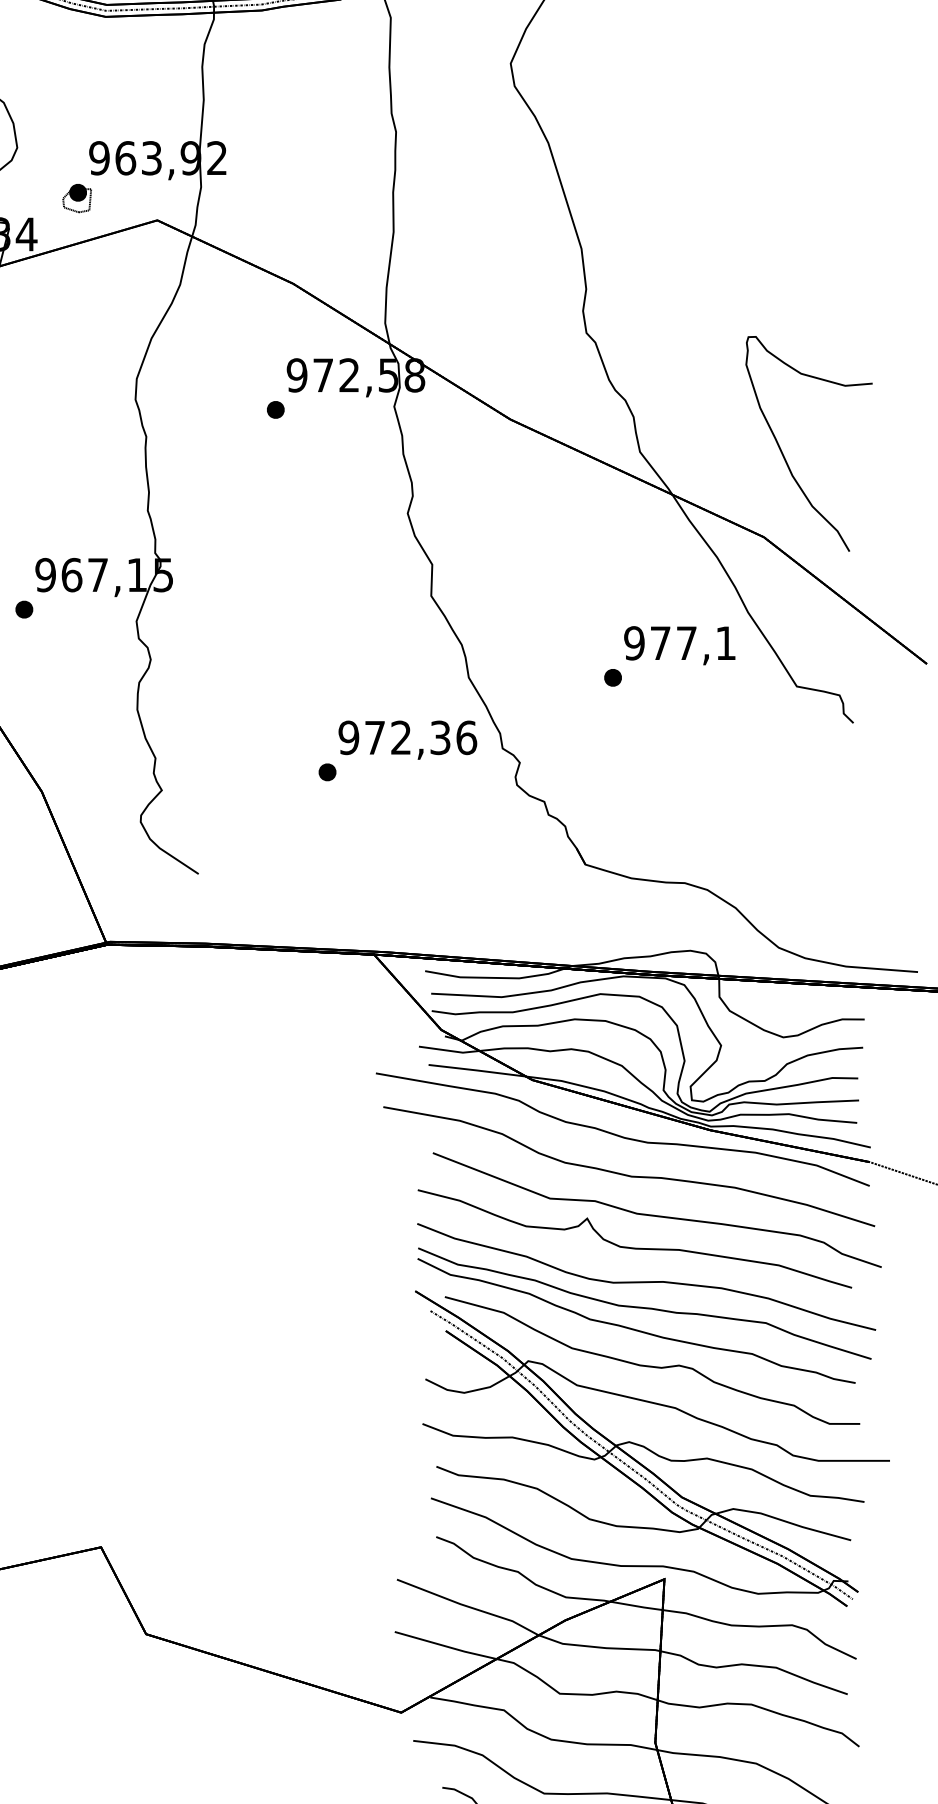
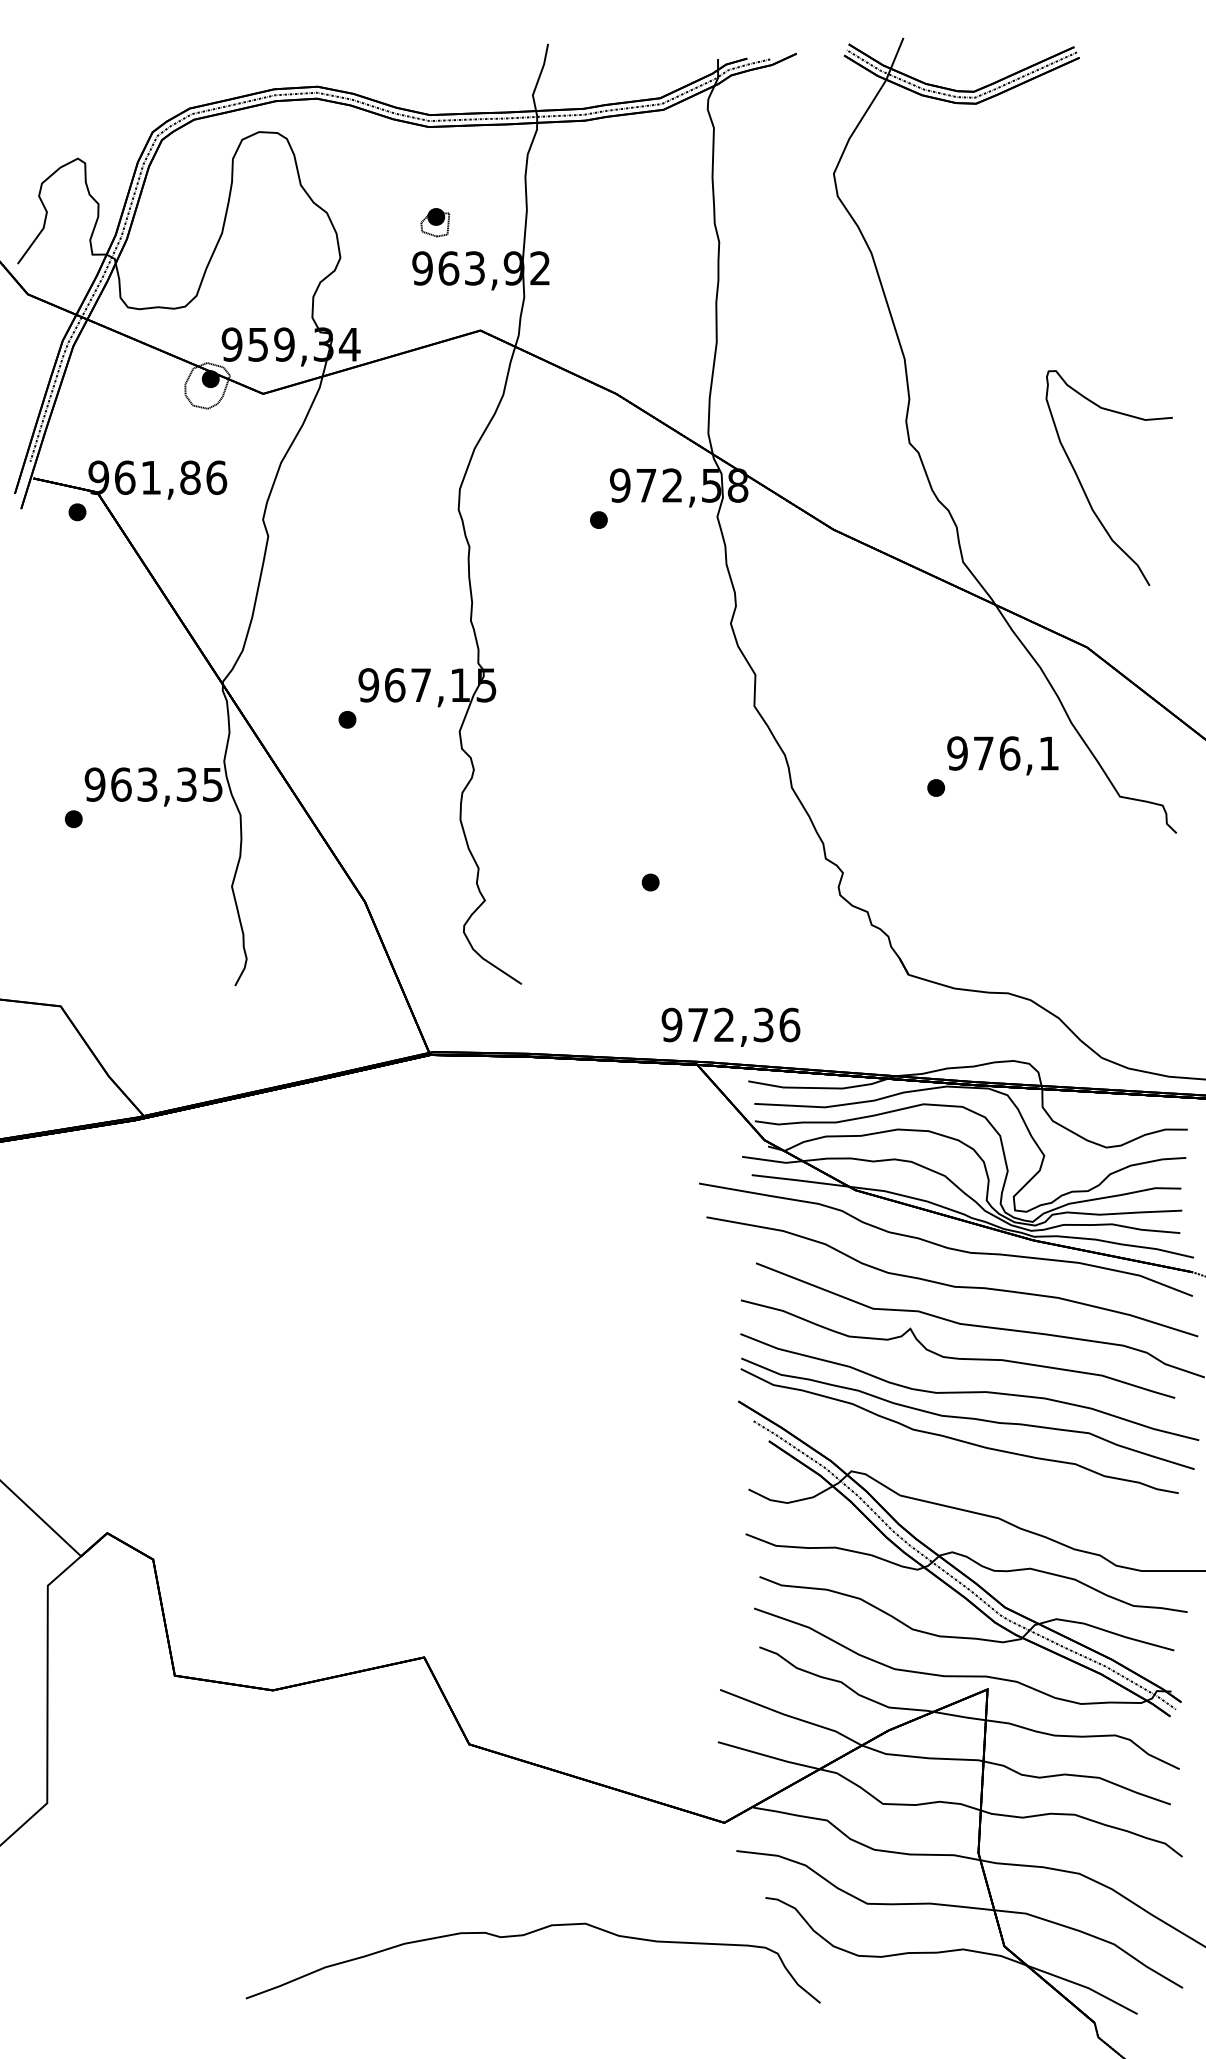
part: (77, 198) -> (435, 222), moved
curve: (784, 455) -> (1084, 489), moved
text: (686, 643) -> (1009, 753), 977,1 -> 976,1
text: (407, 739) -> (730, 1026), moved
curve: (650, 1365) -> (973, 1475), removed

